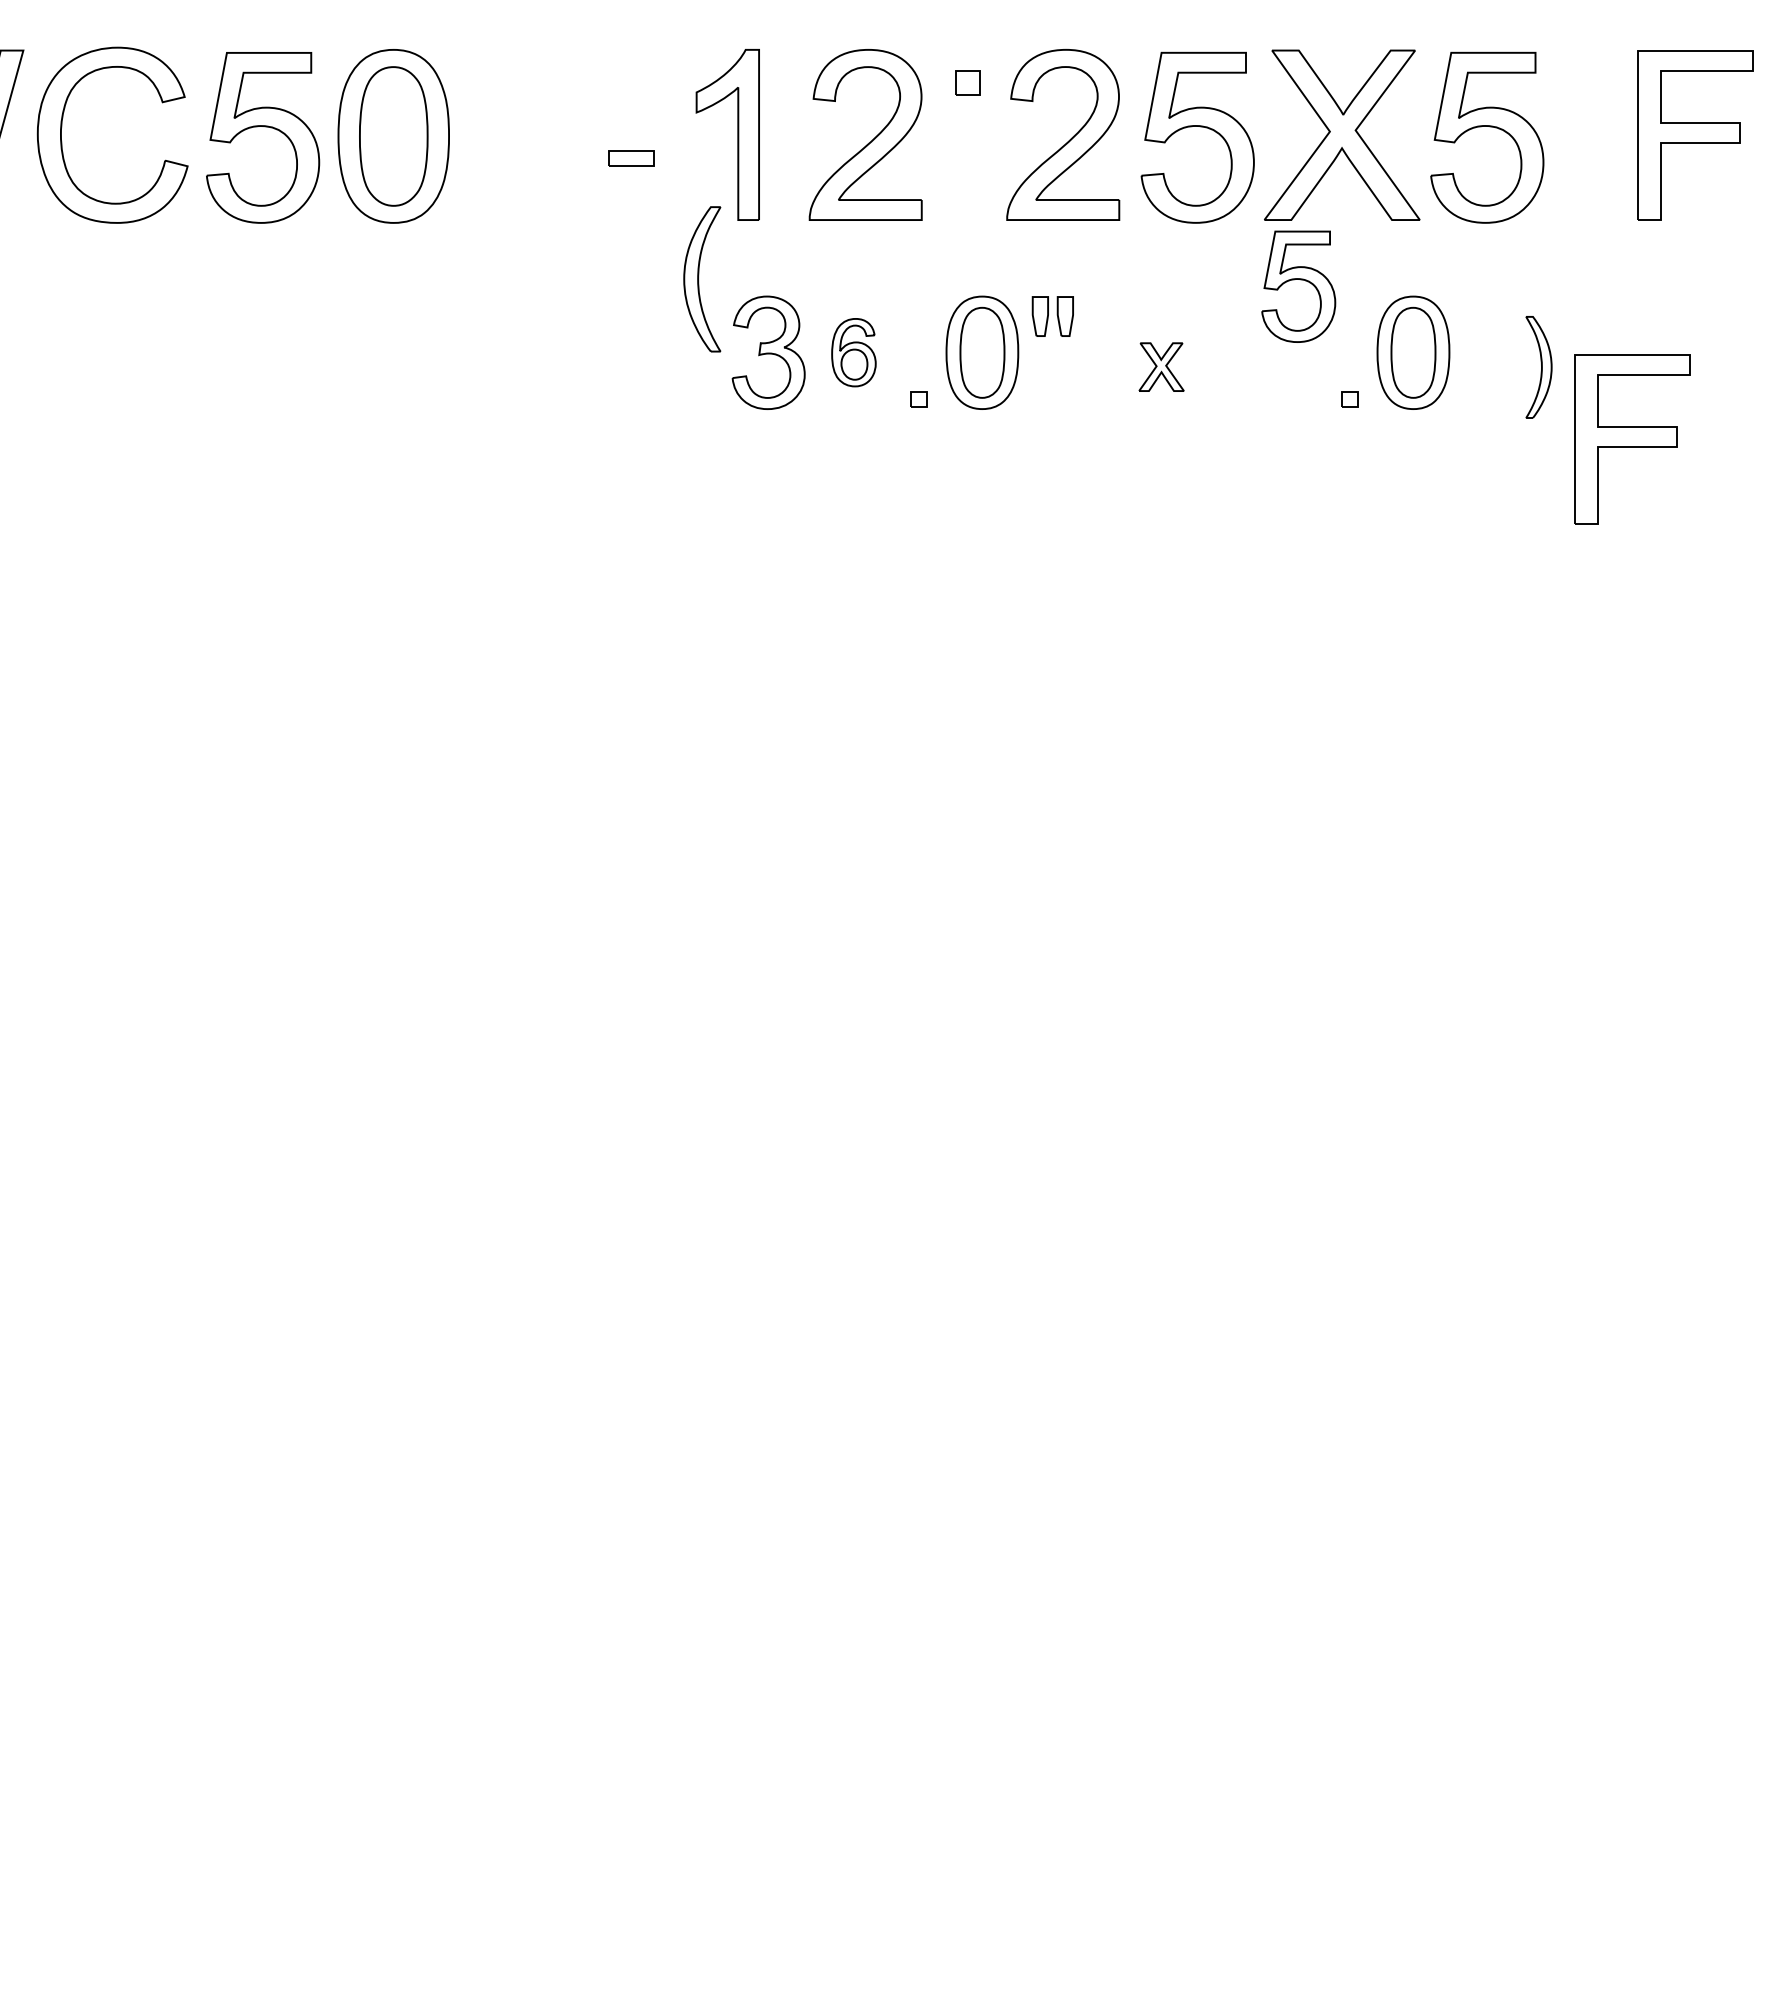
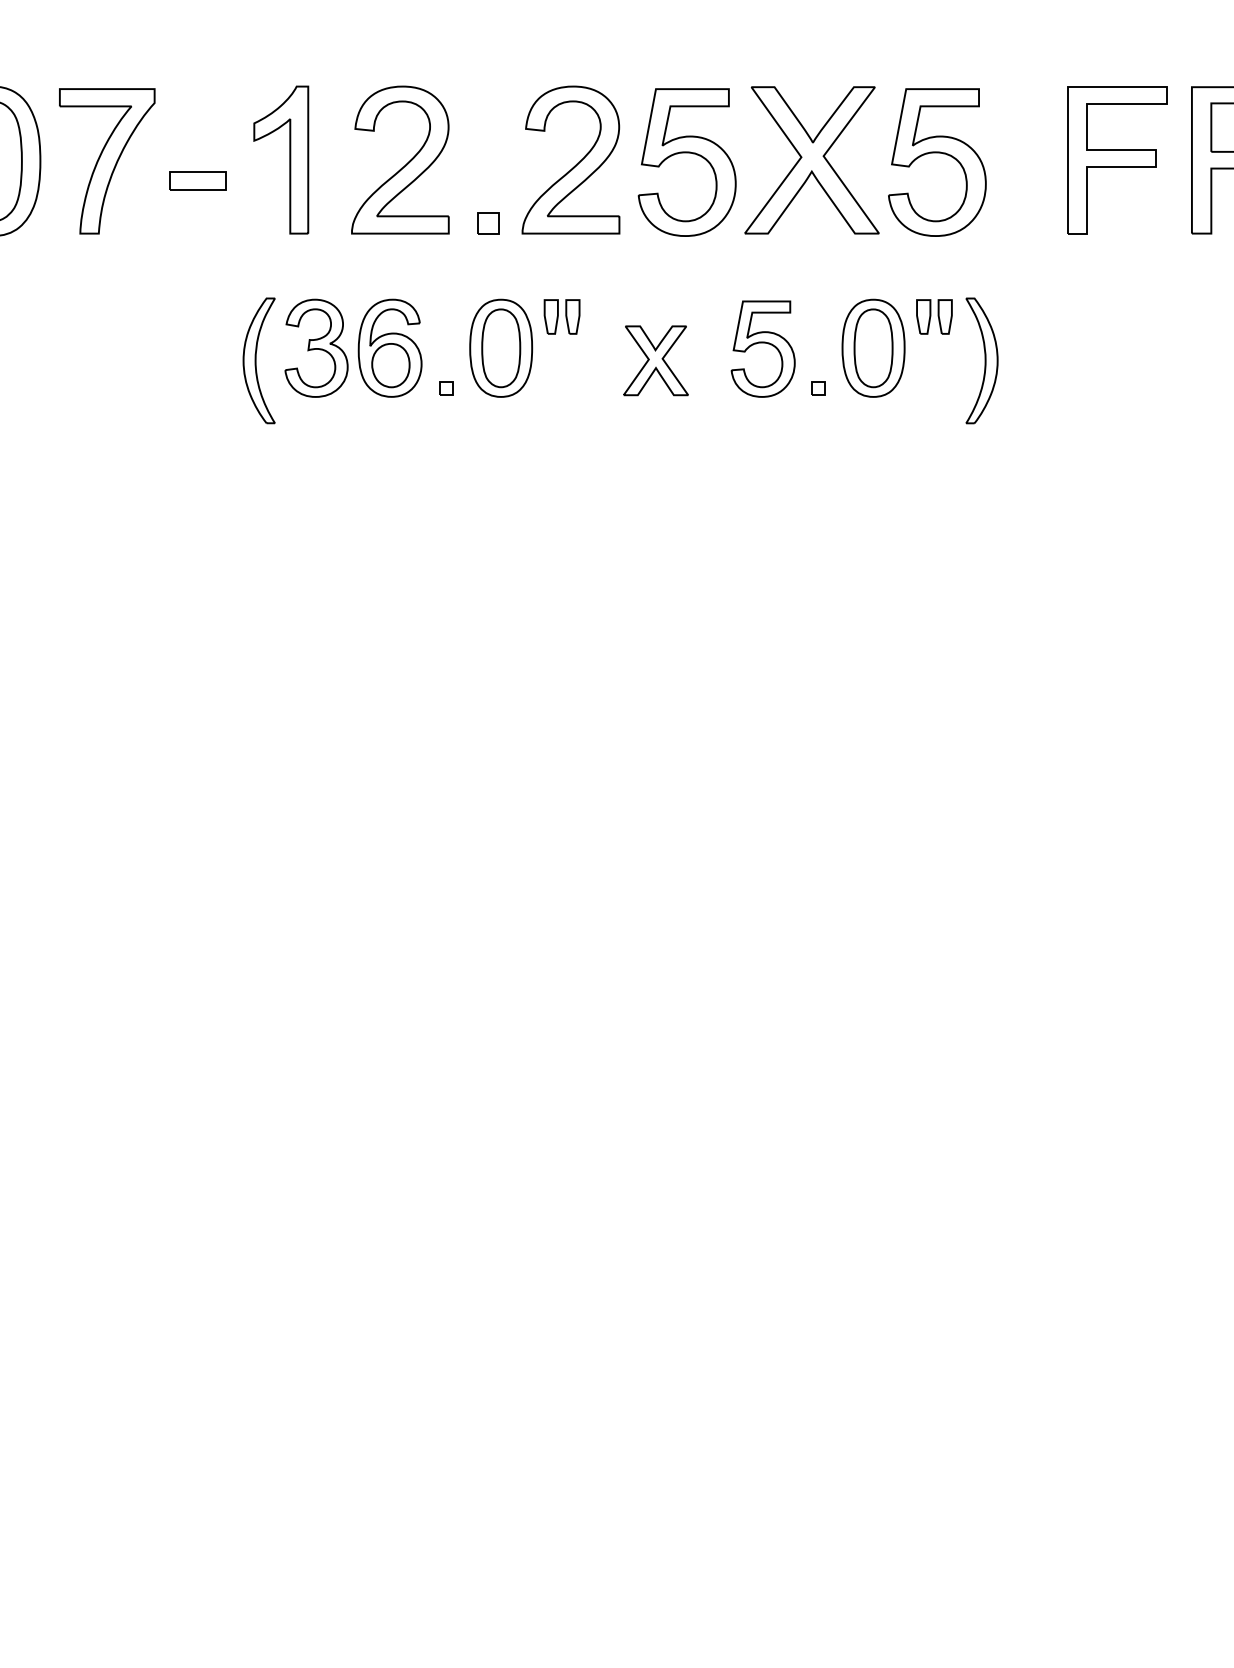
part: (967, 82) -> (488, 222), moved
part: (526, 135) -> (107, 160), added
part: (631, 158) -> (198, 180), size x1.43
part: (702, 279) -> (259, 360), moved
part: (1300, 280) -> (764, 343), moved
part: (1483, 316) -> (934, 316), added
part: (853, 352) -> (389, 348), size x1.67
part: (1161, 366) -> (655, 360), size x1.67
part: (1538, 367) -> (981, 360), size x1.43
part: (1632, 439) -> (1062, 423), removed

